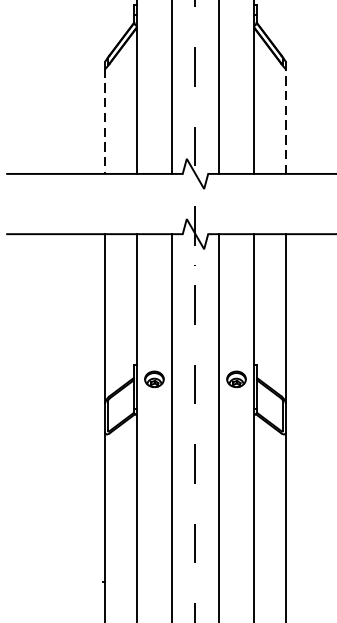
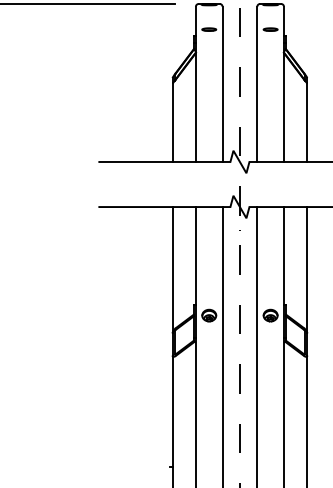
line: (285, 121) -> (307, 122), dashed -> solid
line: (105, 122) -> (172, 123), dashed -> solid

